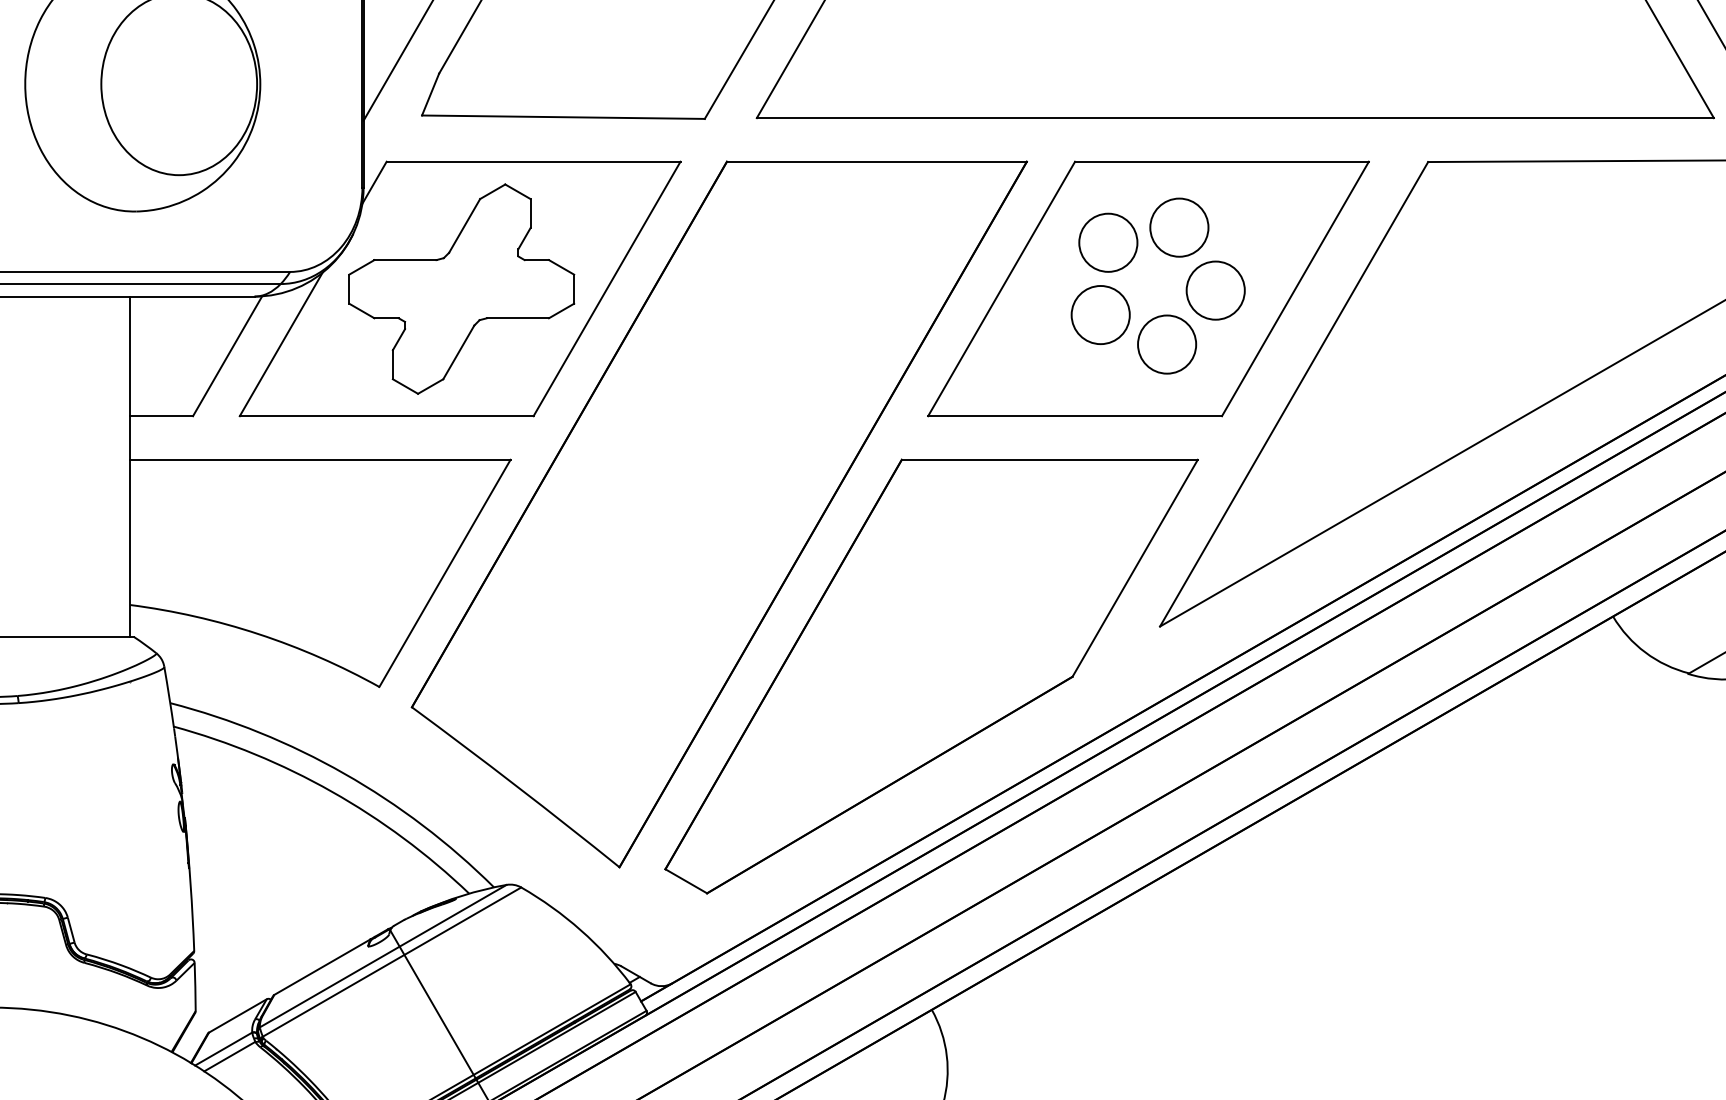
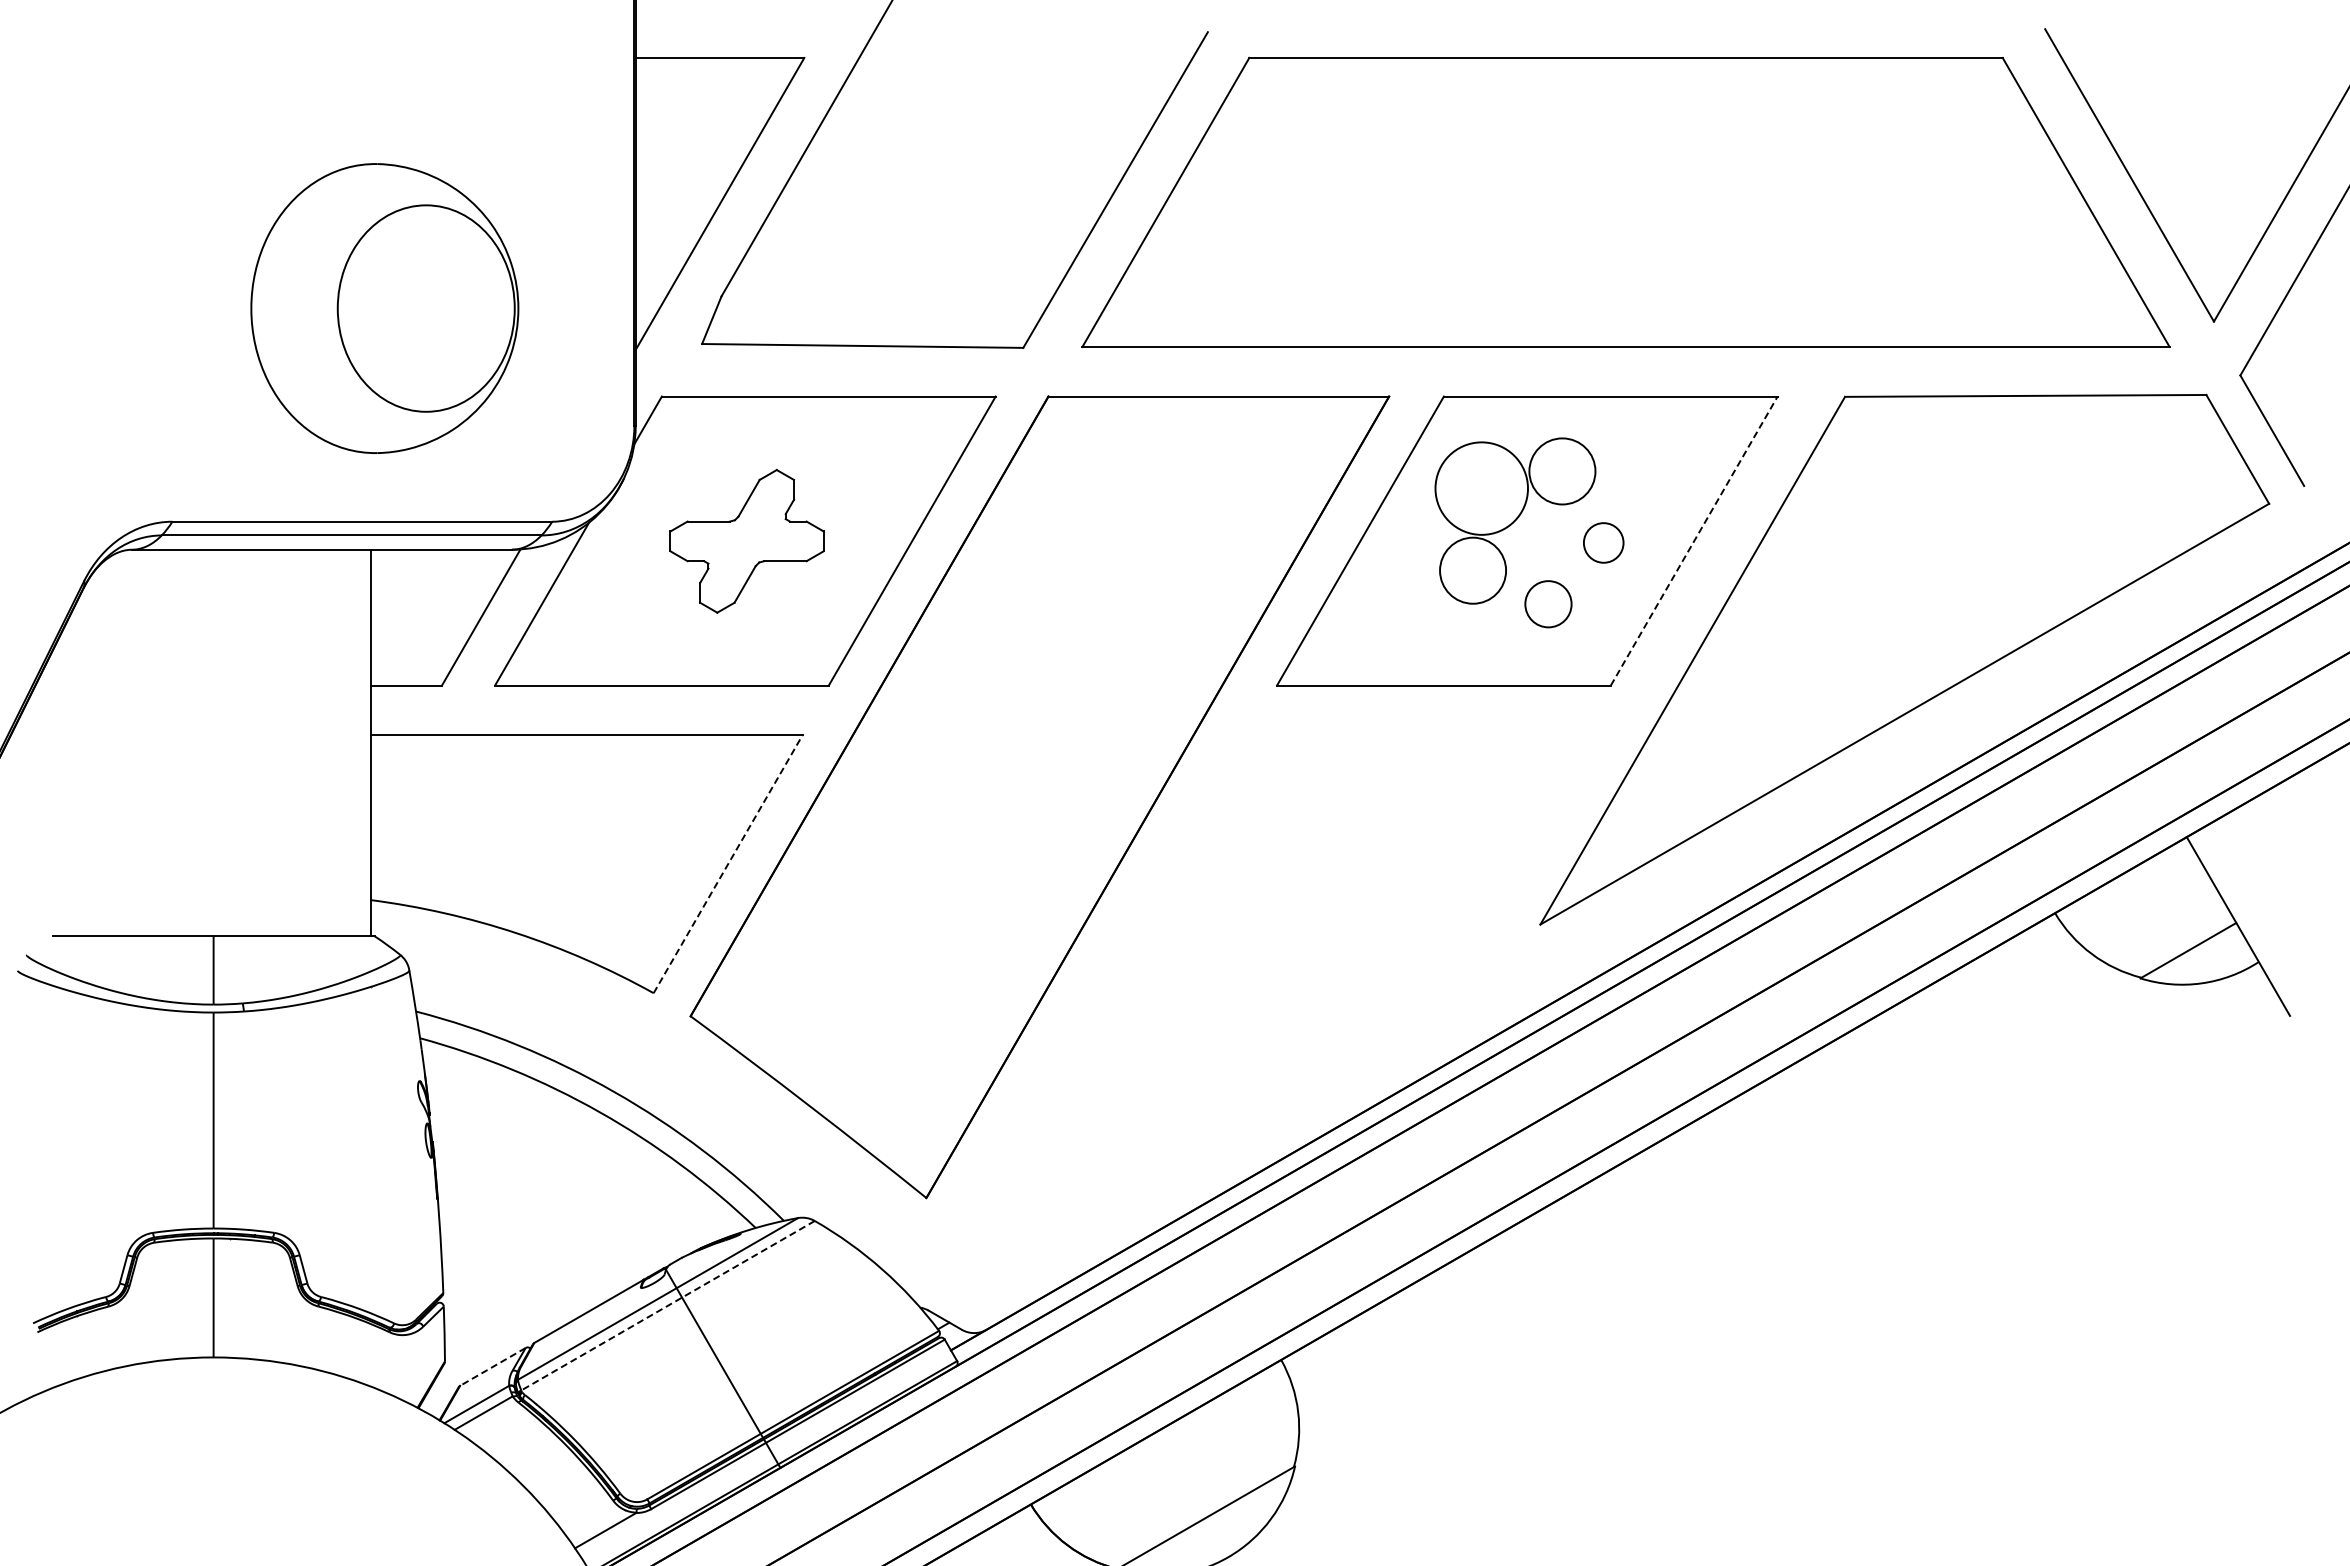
circle: (1108, 242) -> (1481, 488), size x1.4
part: (461, 289) -> (746, 541), size x0.6
line: (1295, 289) -> (1694, 541), solid -> dashed
circle: (1215, 290) -> (1603, 542), size x0.6
circle: (1167, 344) -> (1548, 604), size x0.7
line: (445, 573) -> (728, 864), solid -> dashed
part: (931, 676) -> (1280, 981), removed
line: (391, 961) -> (667, 1305), solid -> dashed
line: (237, 1015) -> (492, 1366), solid -> dashed

